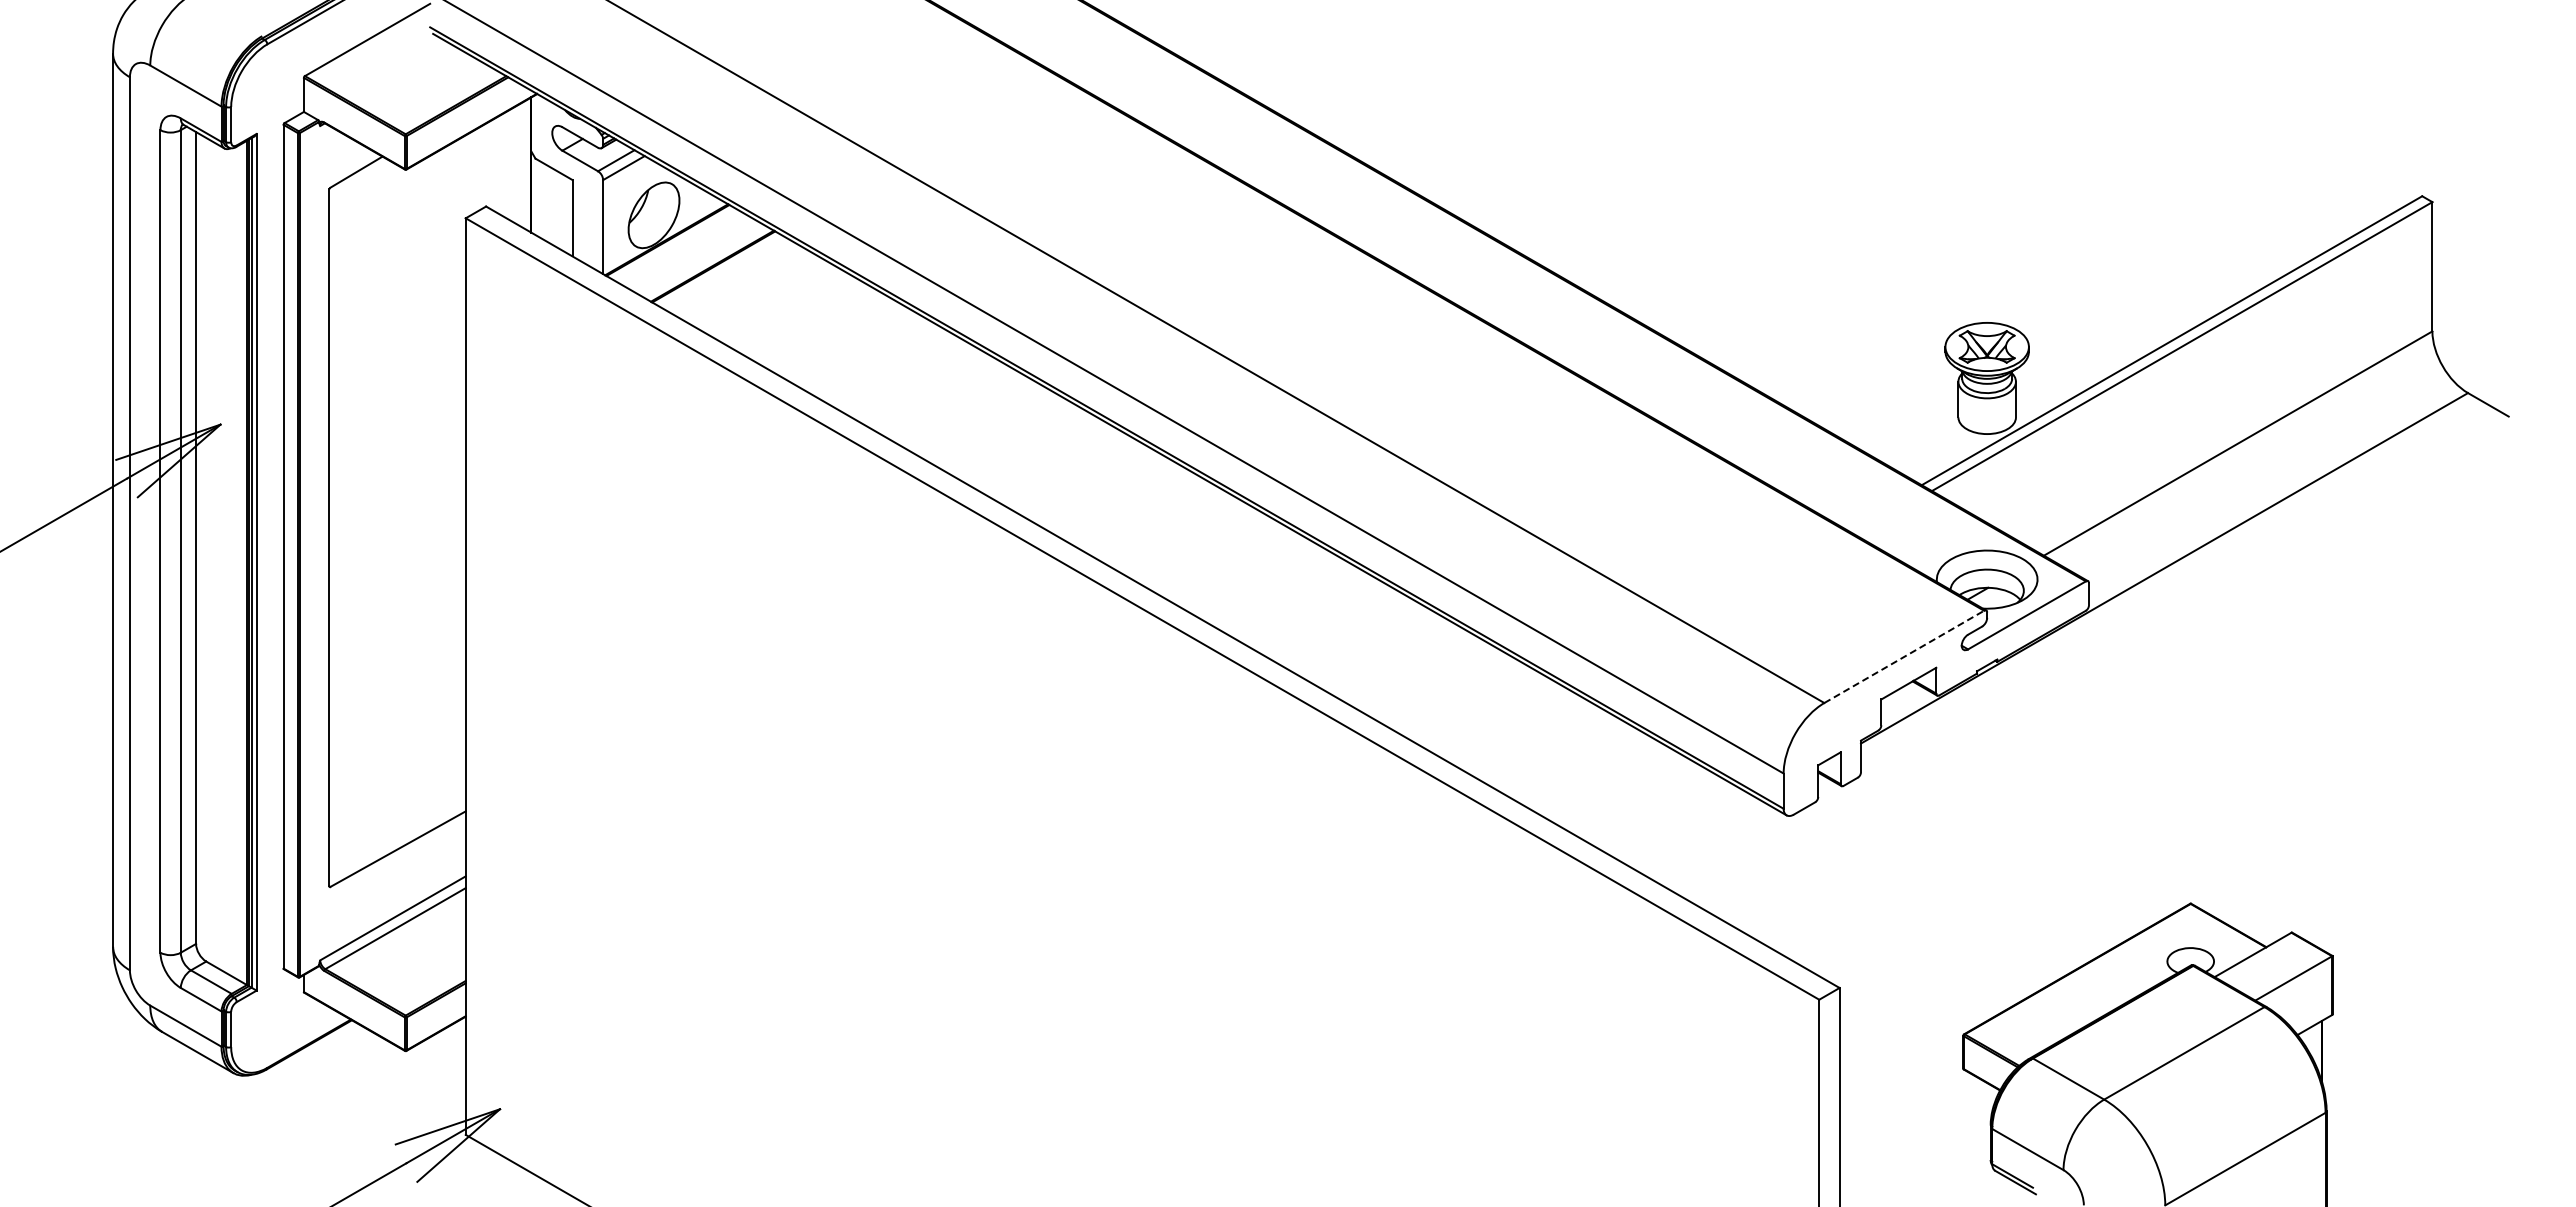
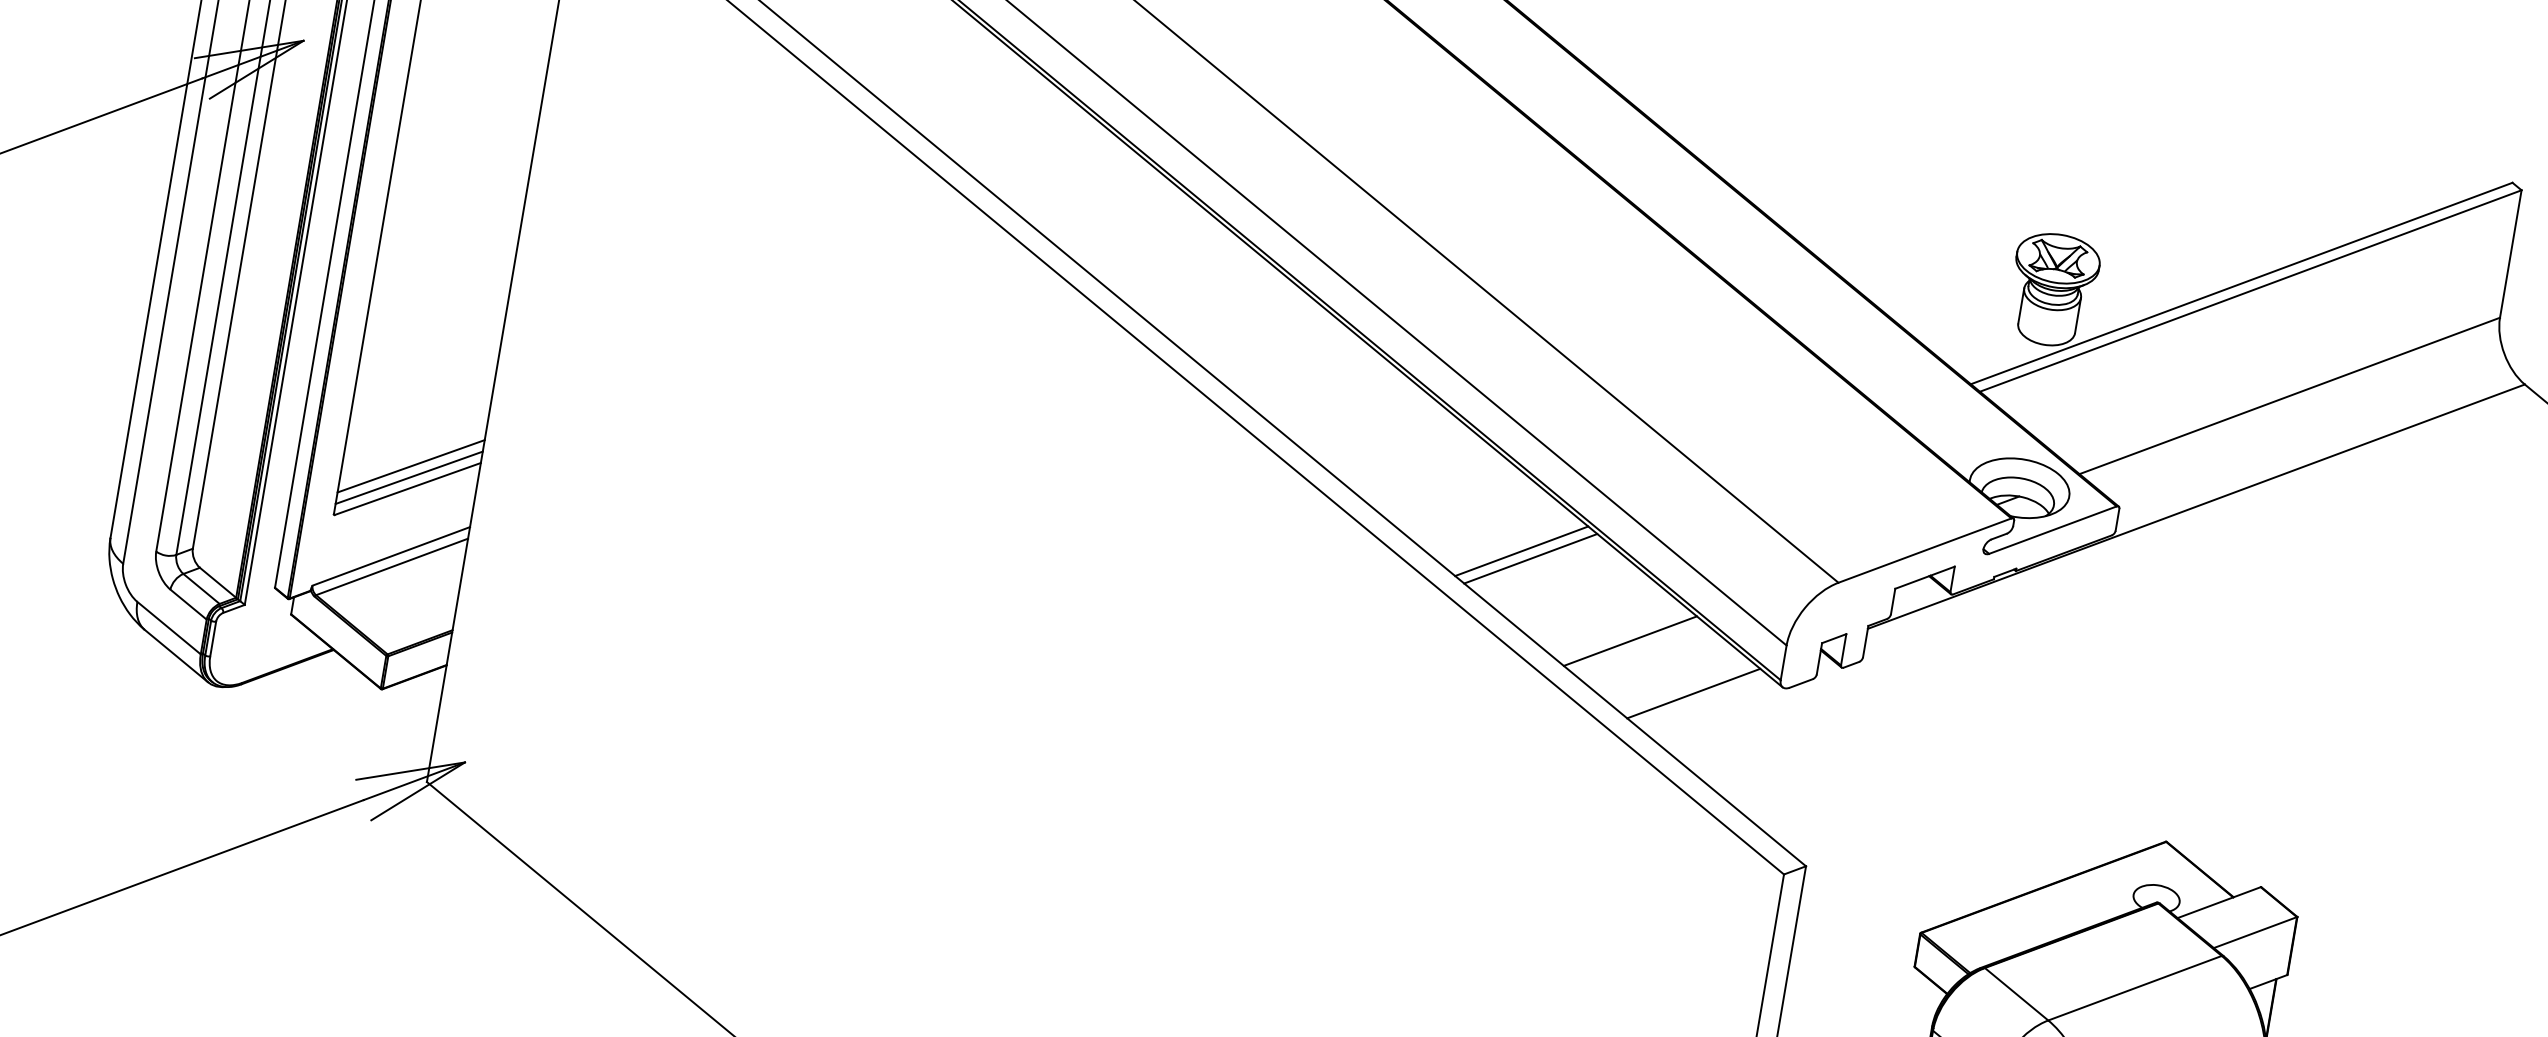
line: (1904, 656) -> (1925, 550), dashed -> solid
line: (1506, 724) -> (1521, 550), added
line: (1516, 730) -> (1530, 558), added
line: (1628, 794) -> (1630, 640), added
line: (397, 826) -> (411, 466), added
line: (1699, 835) -> (1693, 692), added
line: (397, 837) -> (409, 477), added

